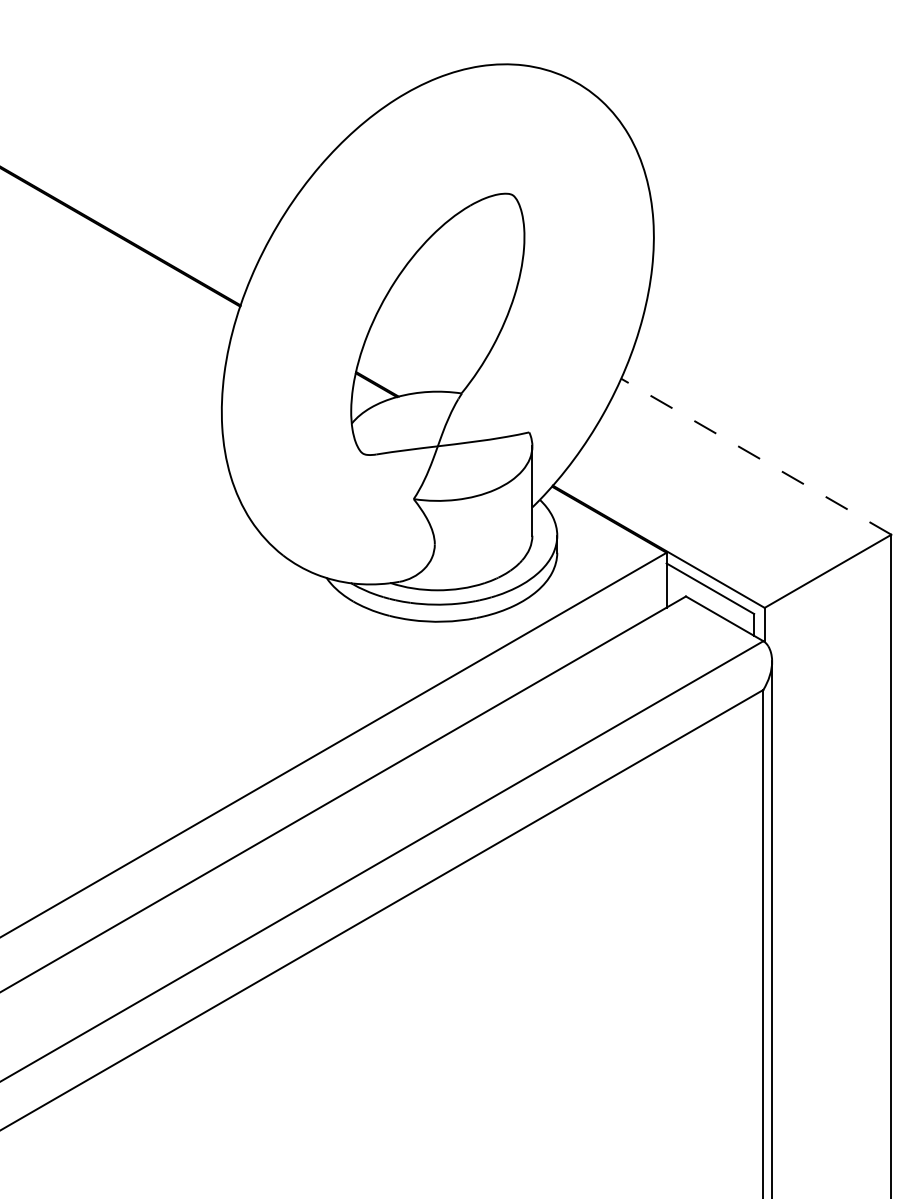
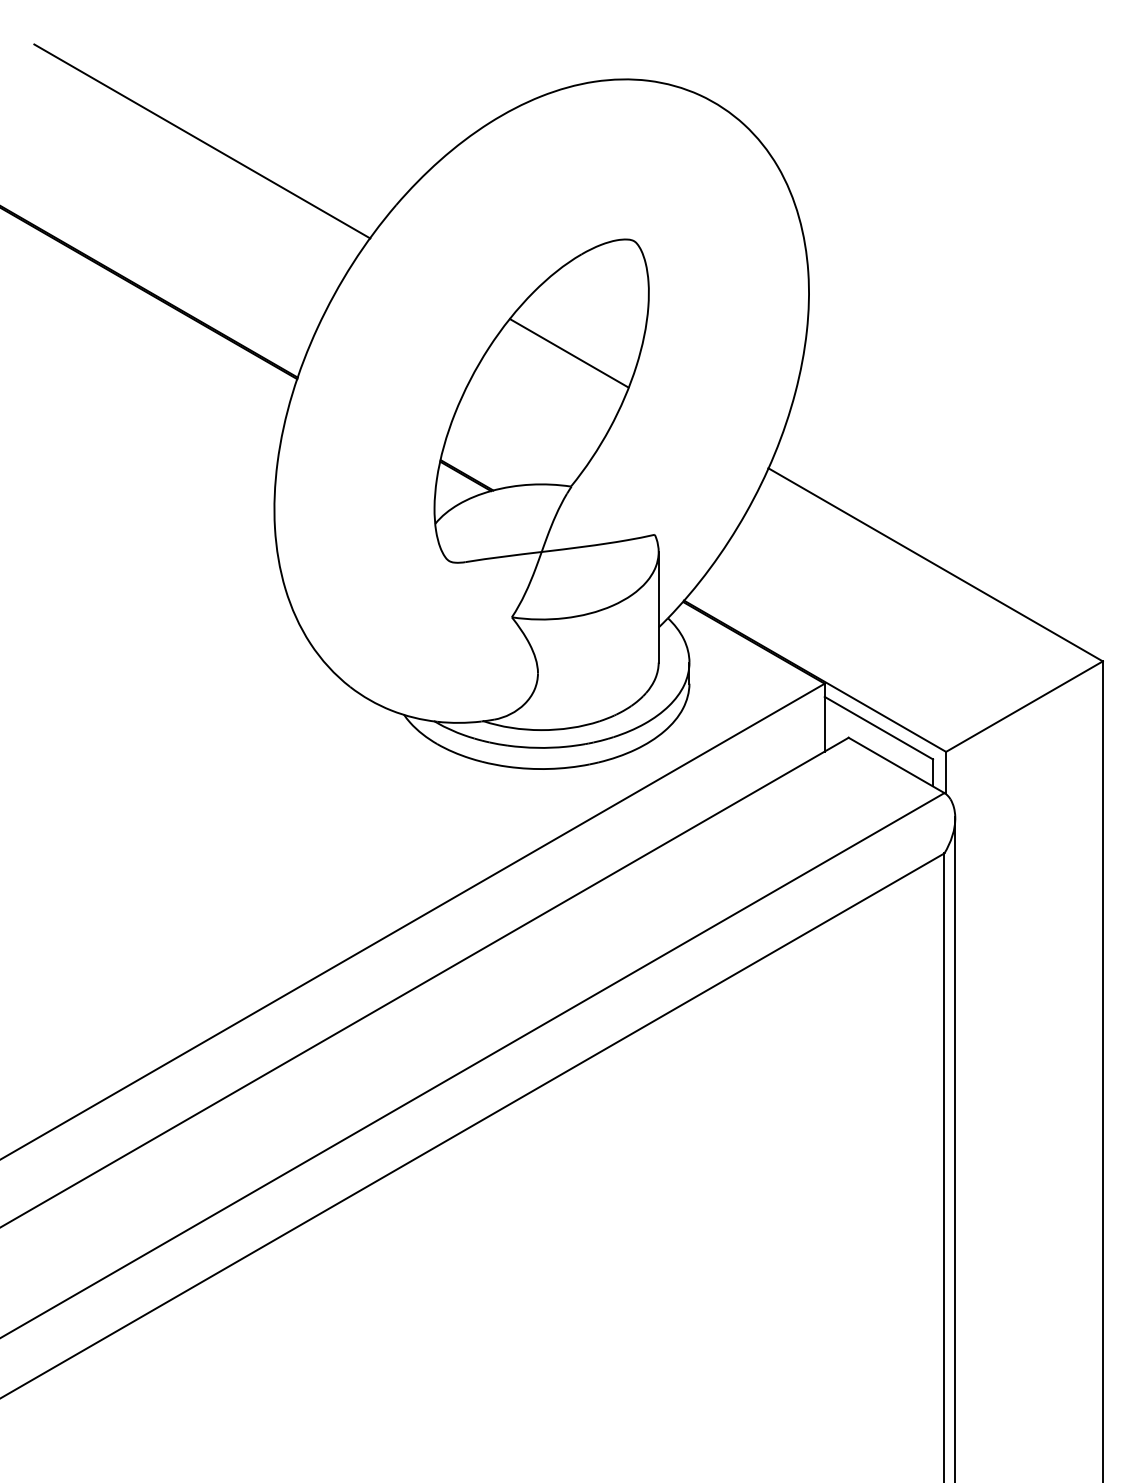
line: (163, 114) -> (202, 141), added
line: (459, 285) -> (568, 353), added
line: (756, 456) -> (935, 564), dashed -> solid

